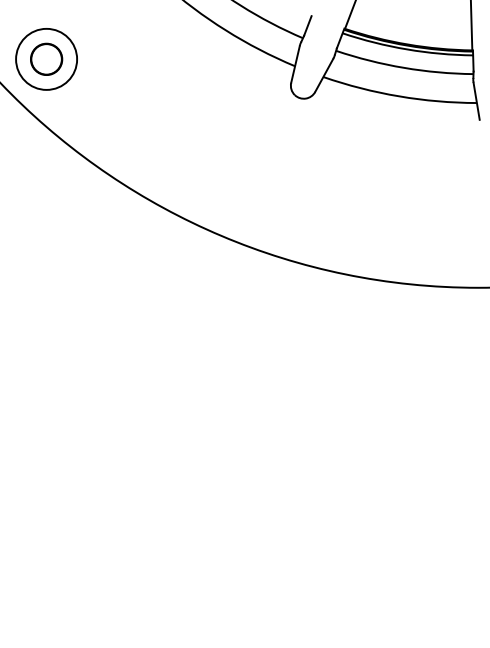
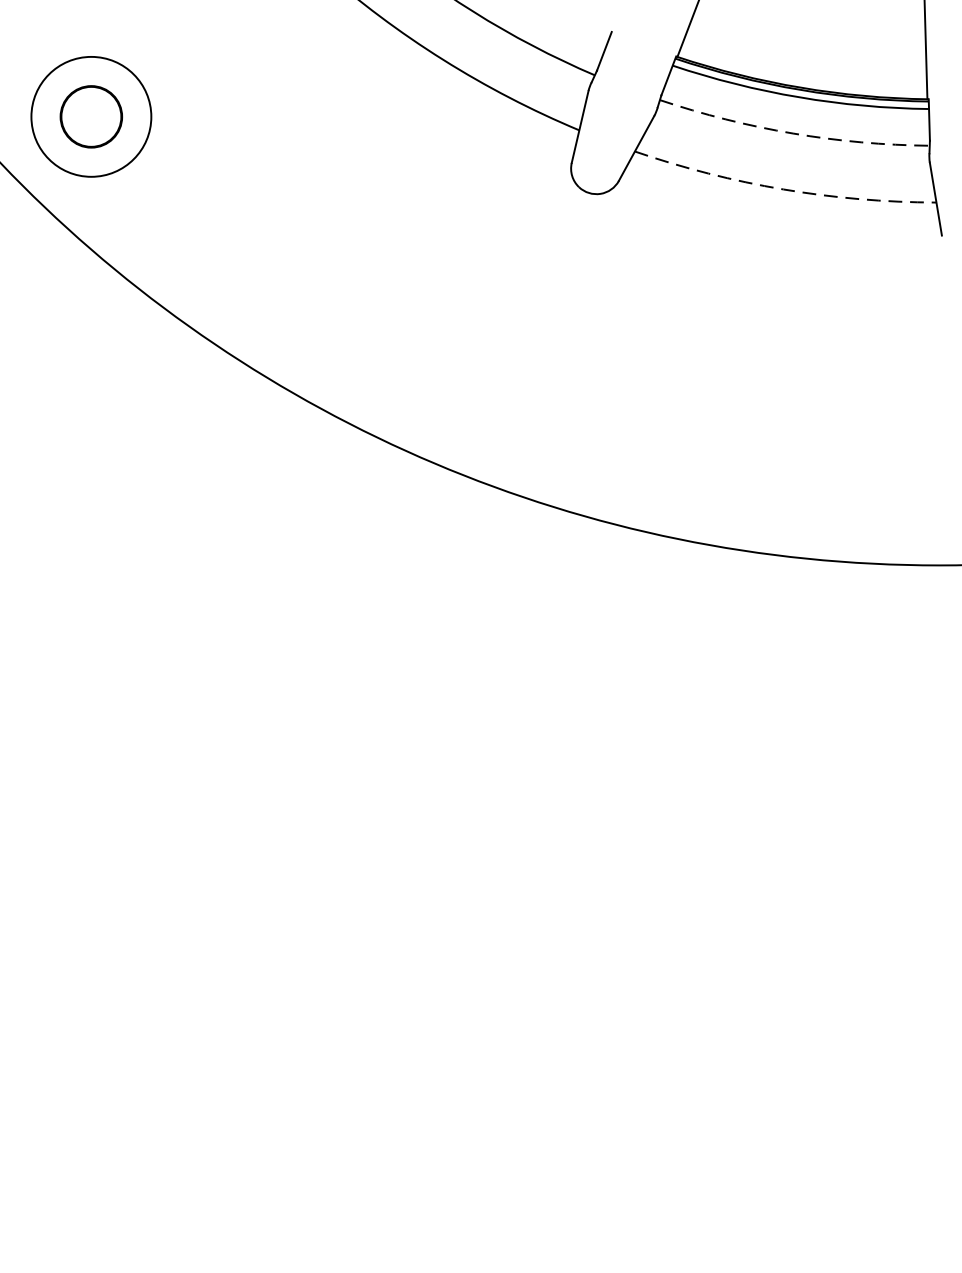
arc: (403, 67) -> (792, 132), solid -> dashed
arc: (399, 96) -> (784, 189), solid -> dashed

